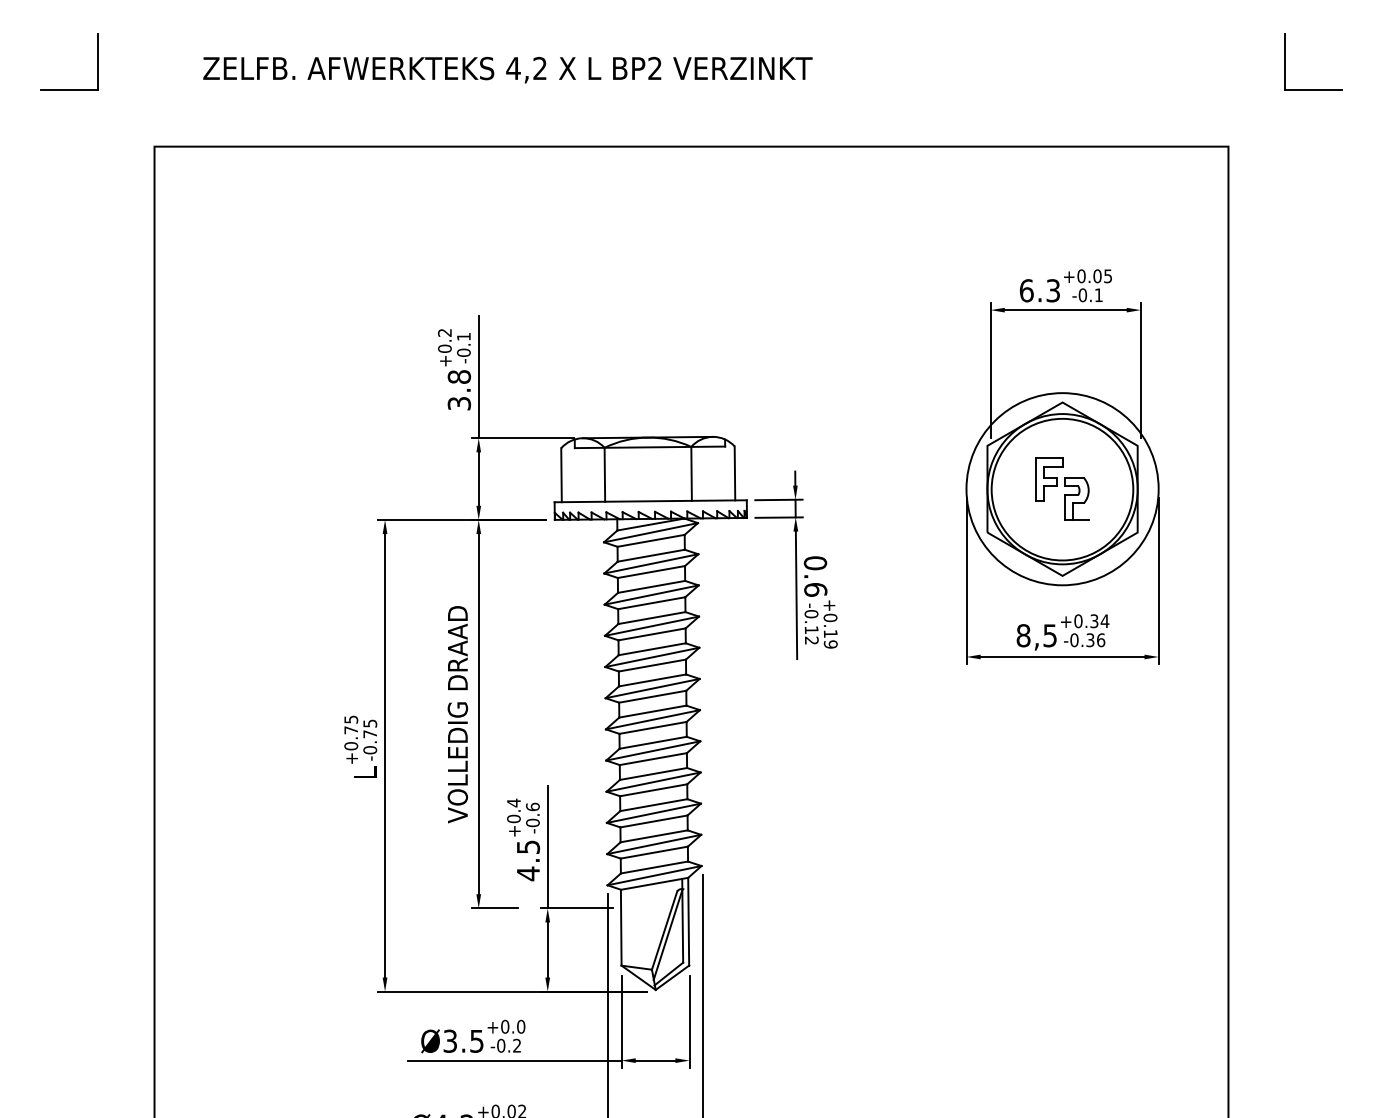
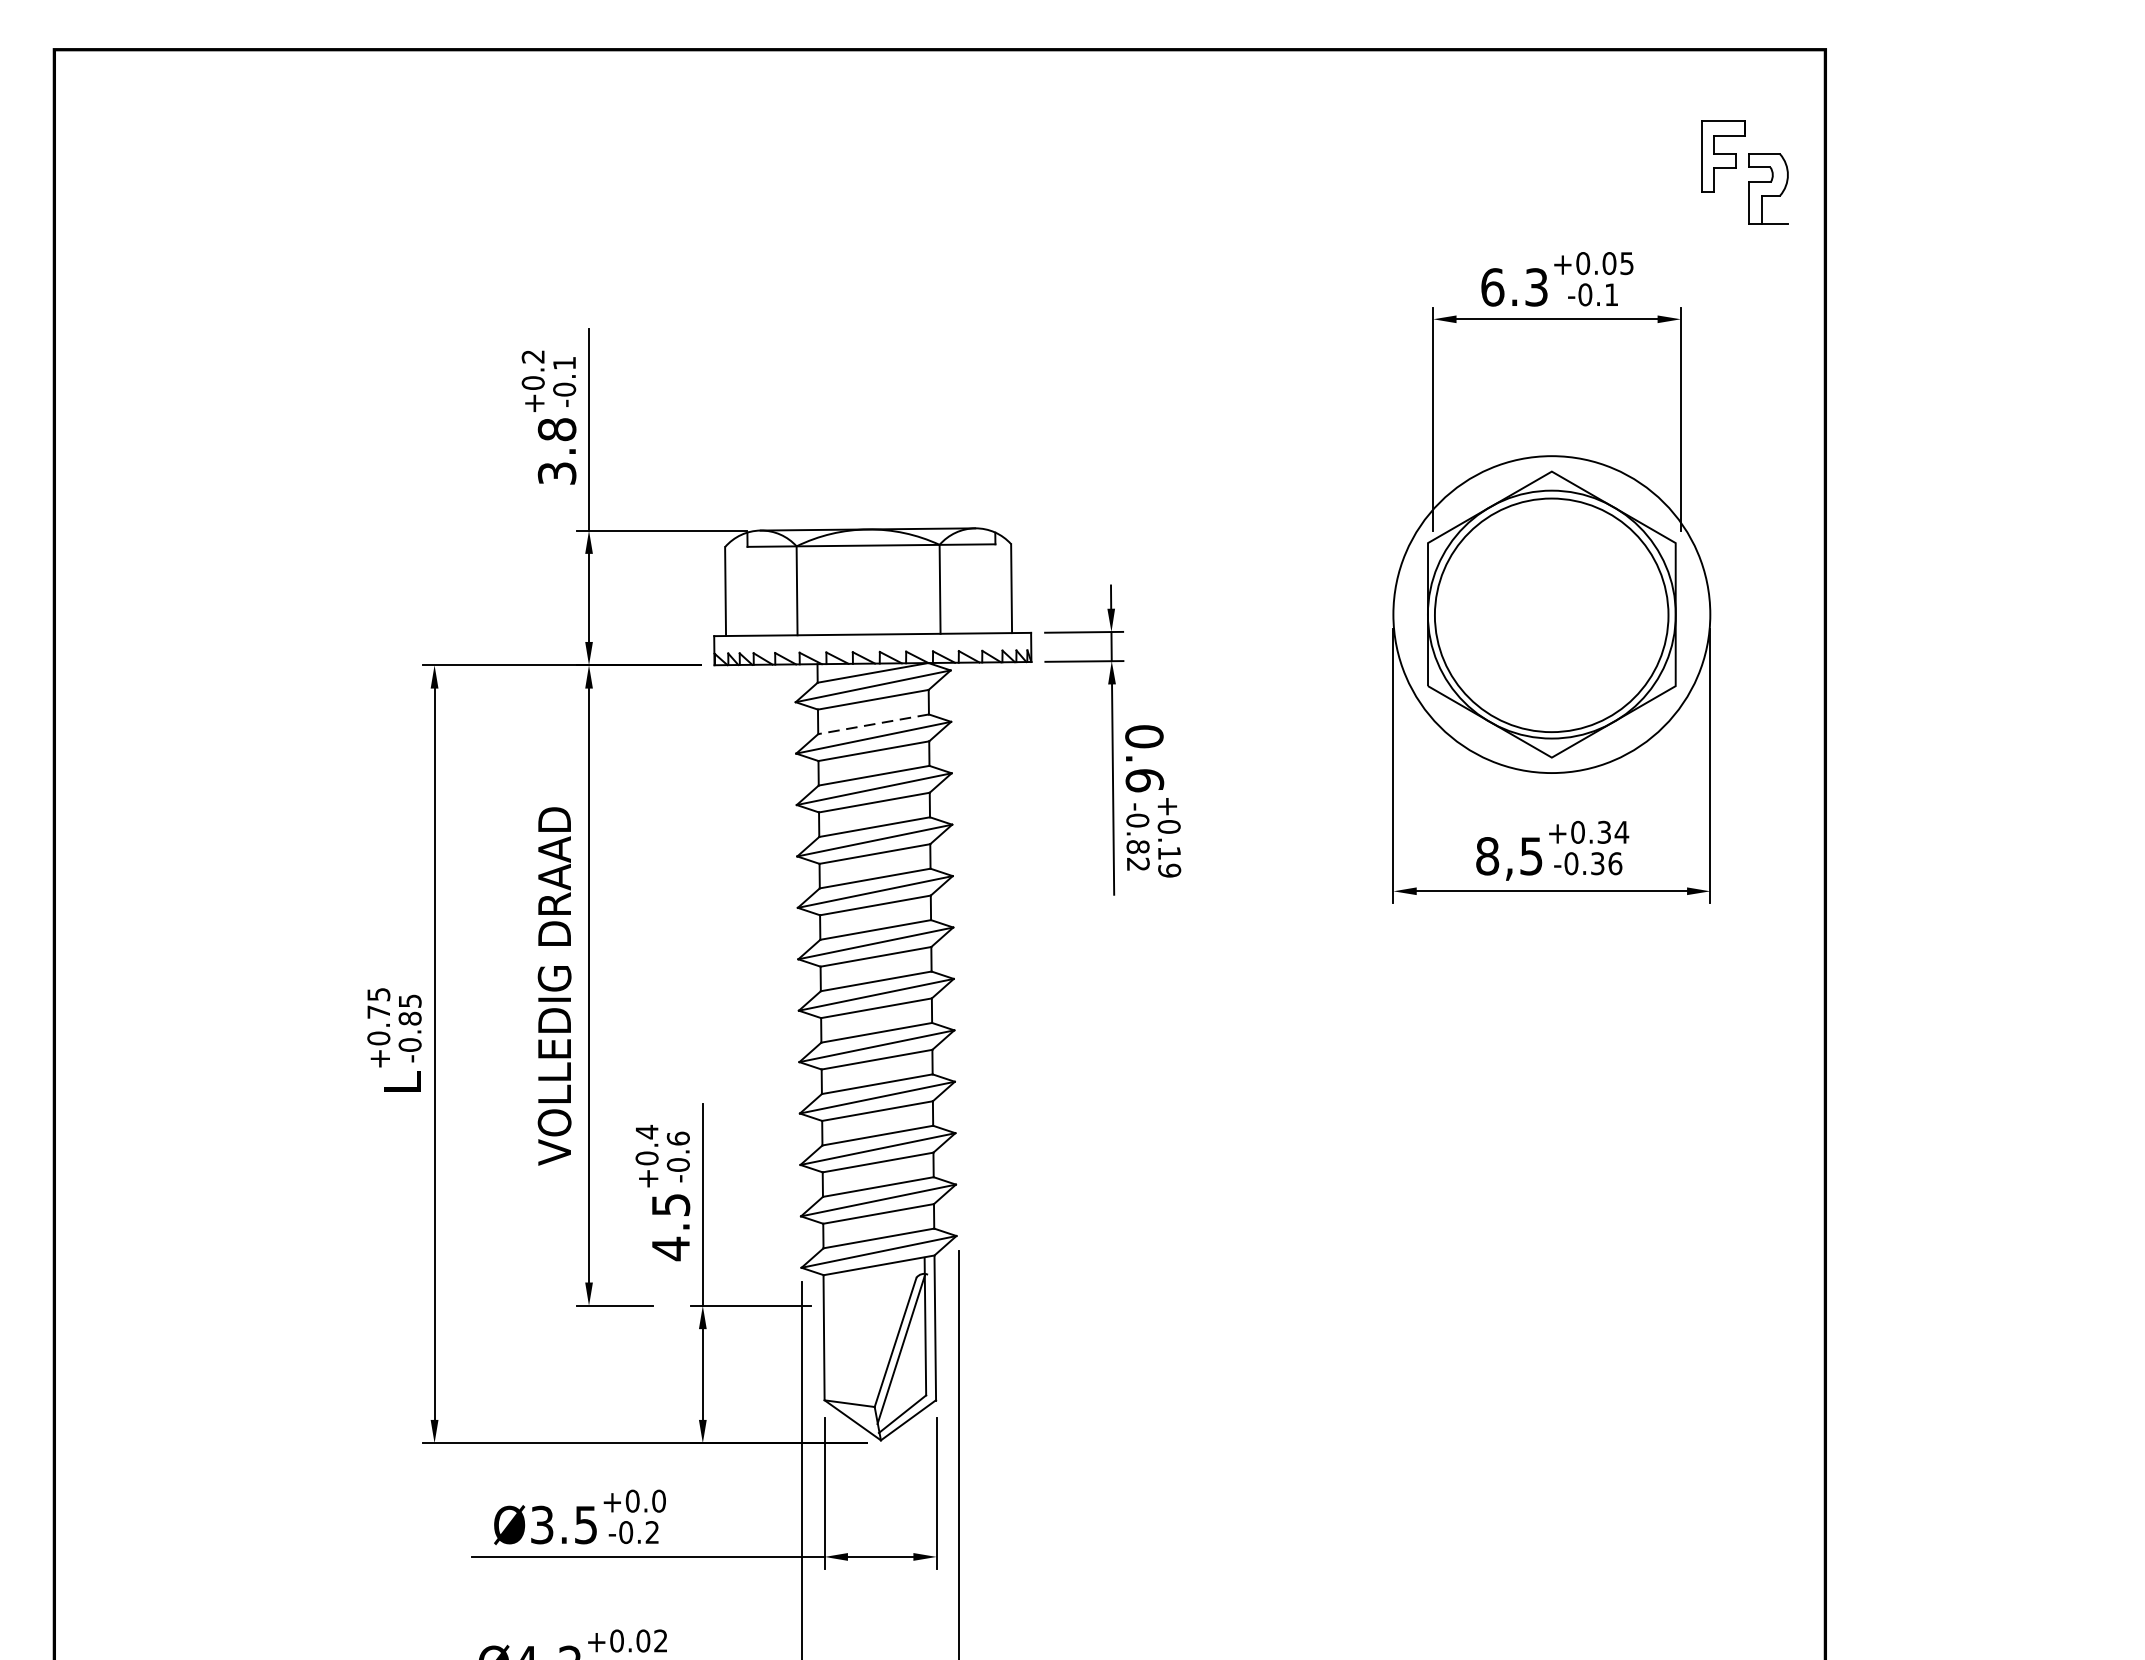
part: (1062, 488) -> (1744, 171), moved
line: (650, 555) -> (872, 723), solid -> dashed
text: (811, 630) -> (1137, 847), -0.12 -> -0.82
text: (370, 734) -> (410, 1019), -0.75 -> -0.85

